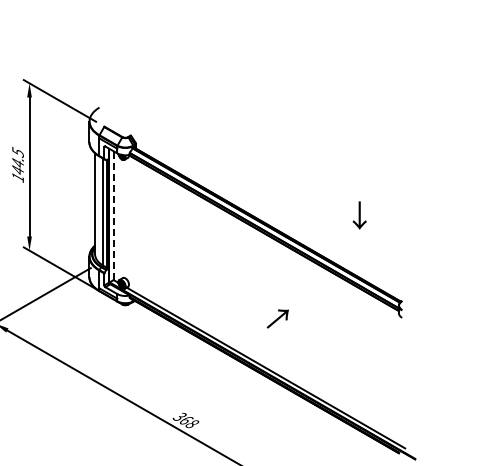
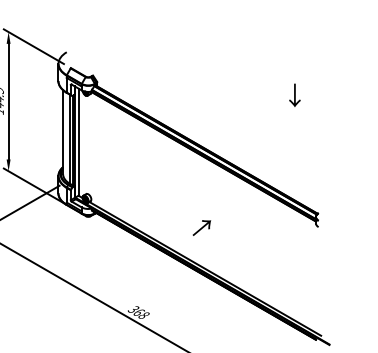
line: (113, 215) -> (78, 142), dashed -> solid
text: (359, 215) -> (294, 95), moved
text: (277, 318) -> (201, 227), moved

